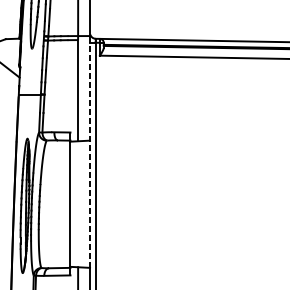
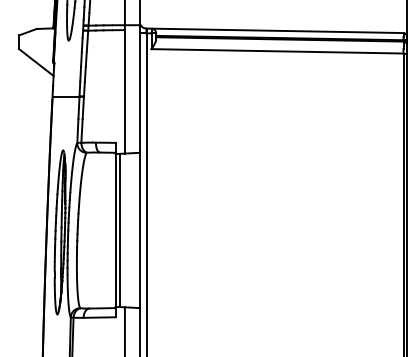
line: (90, 151) -> (139, 166), dashed -> solid
line: (74, 204) -> (120, 230), added

